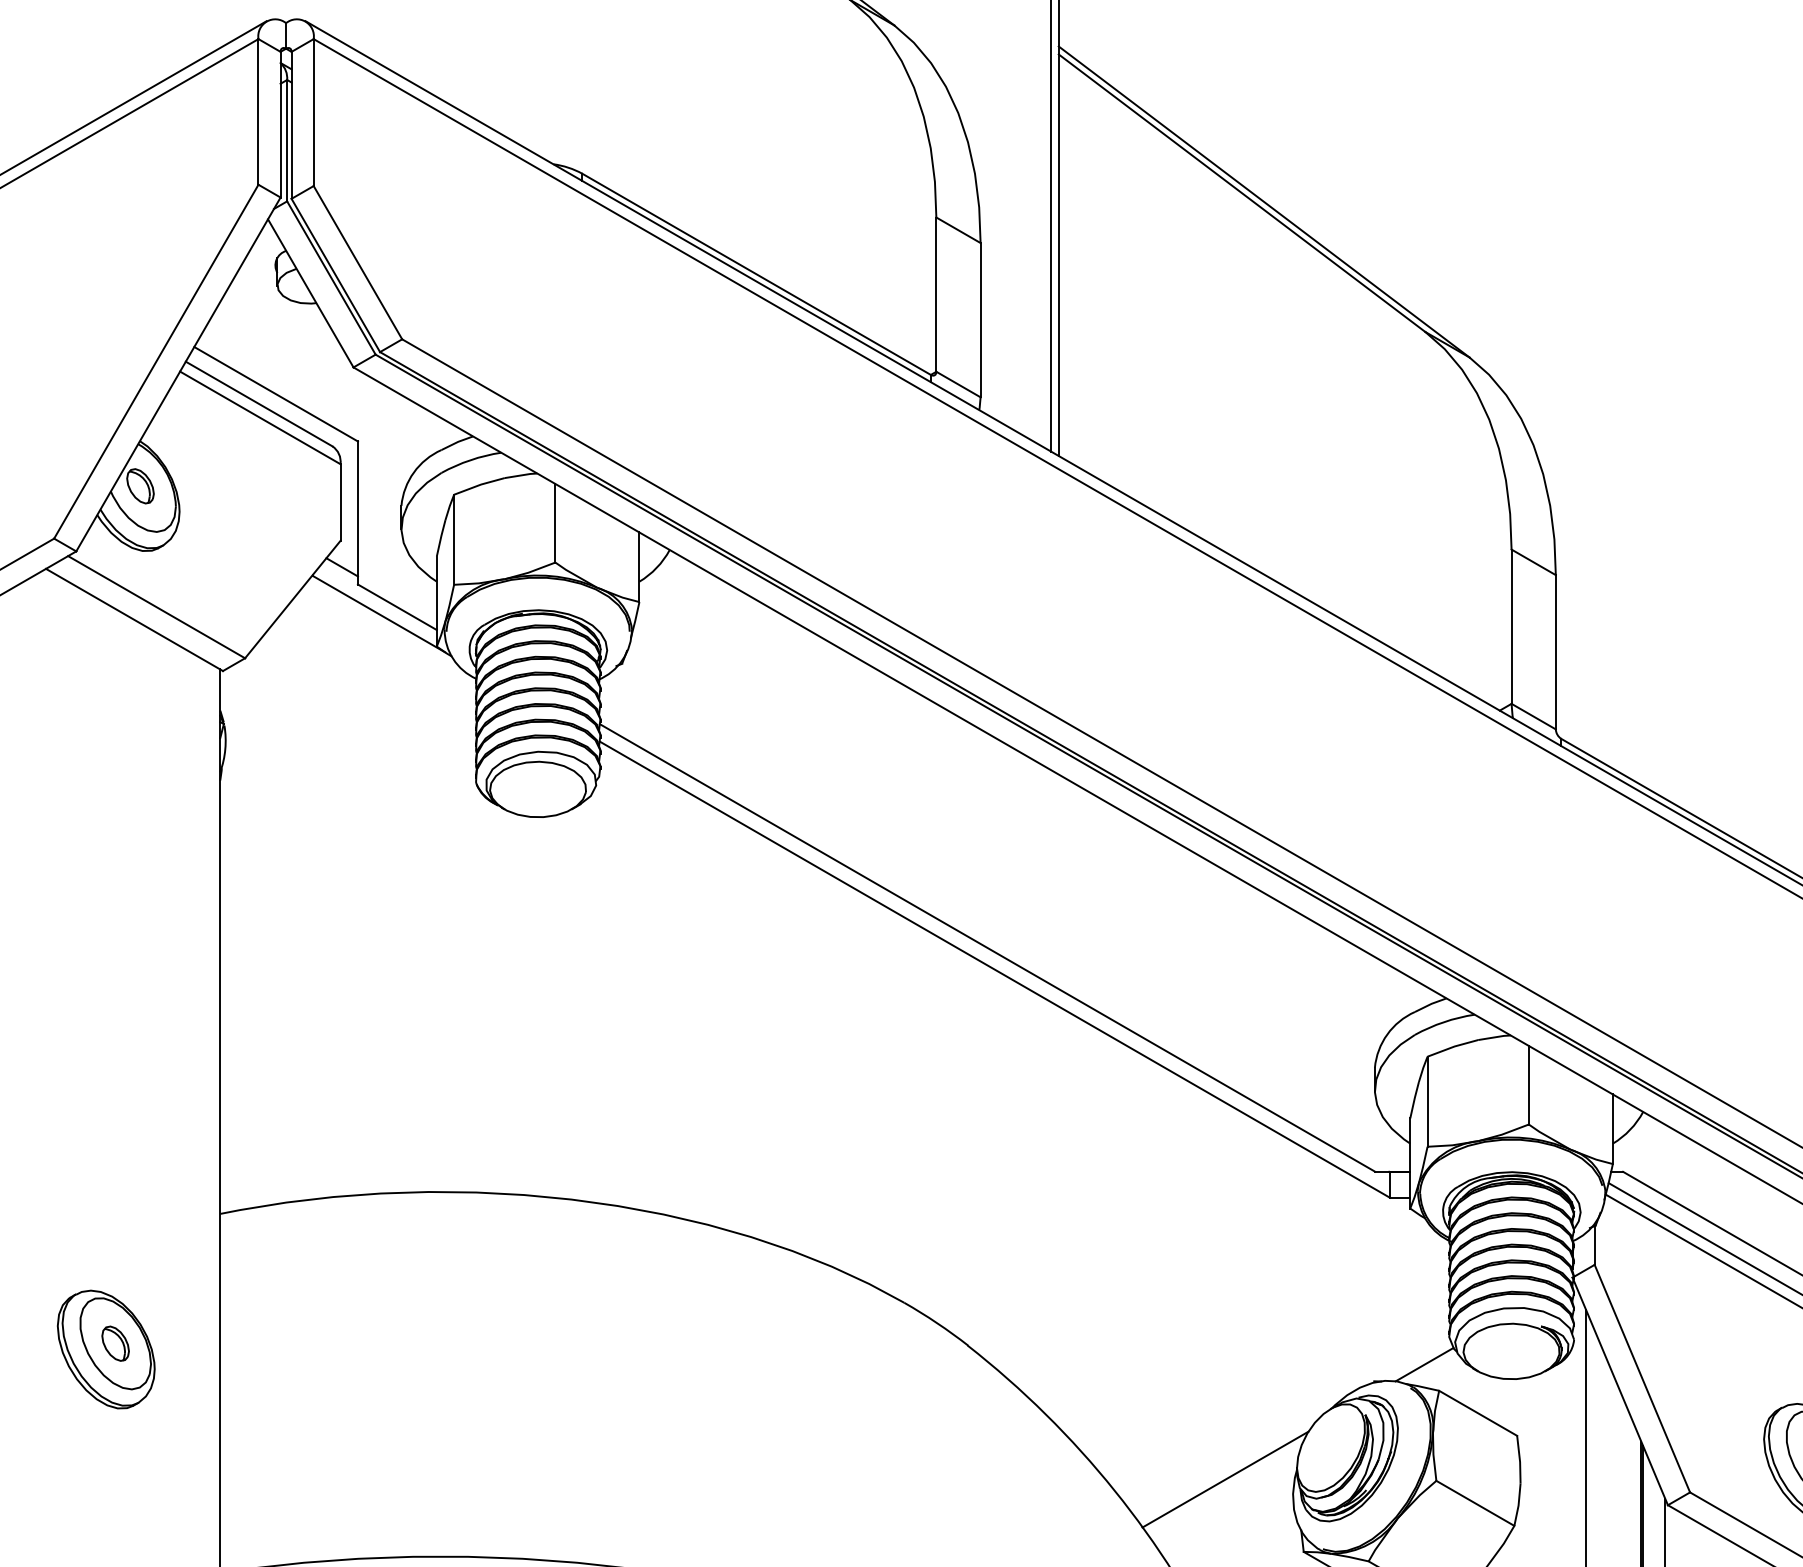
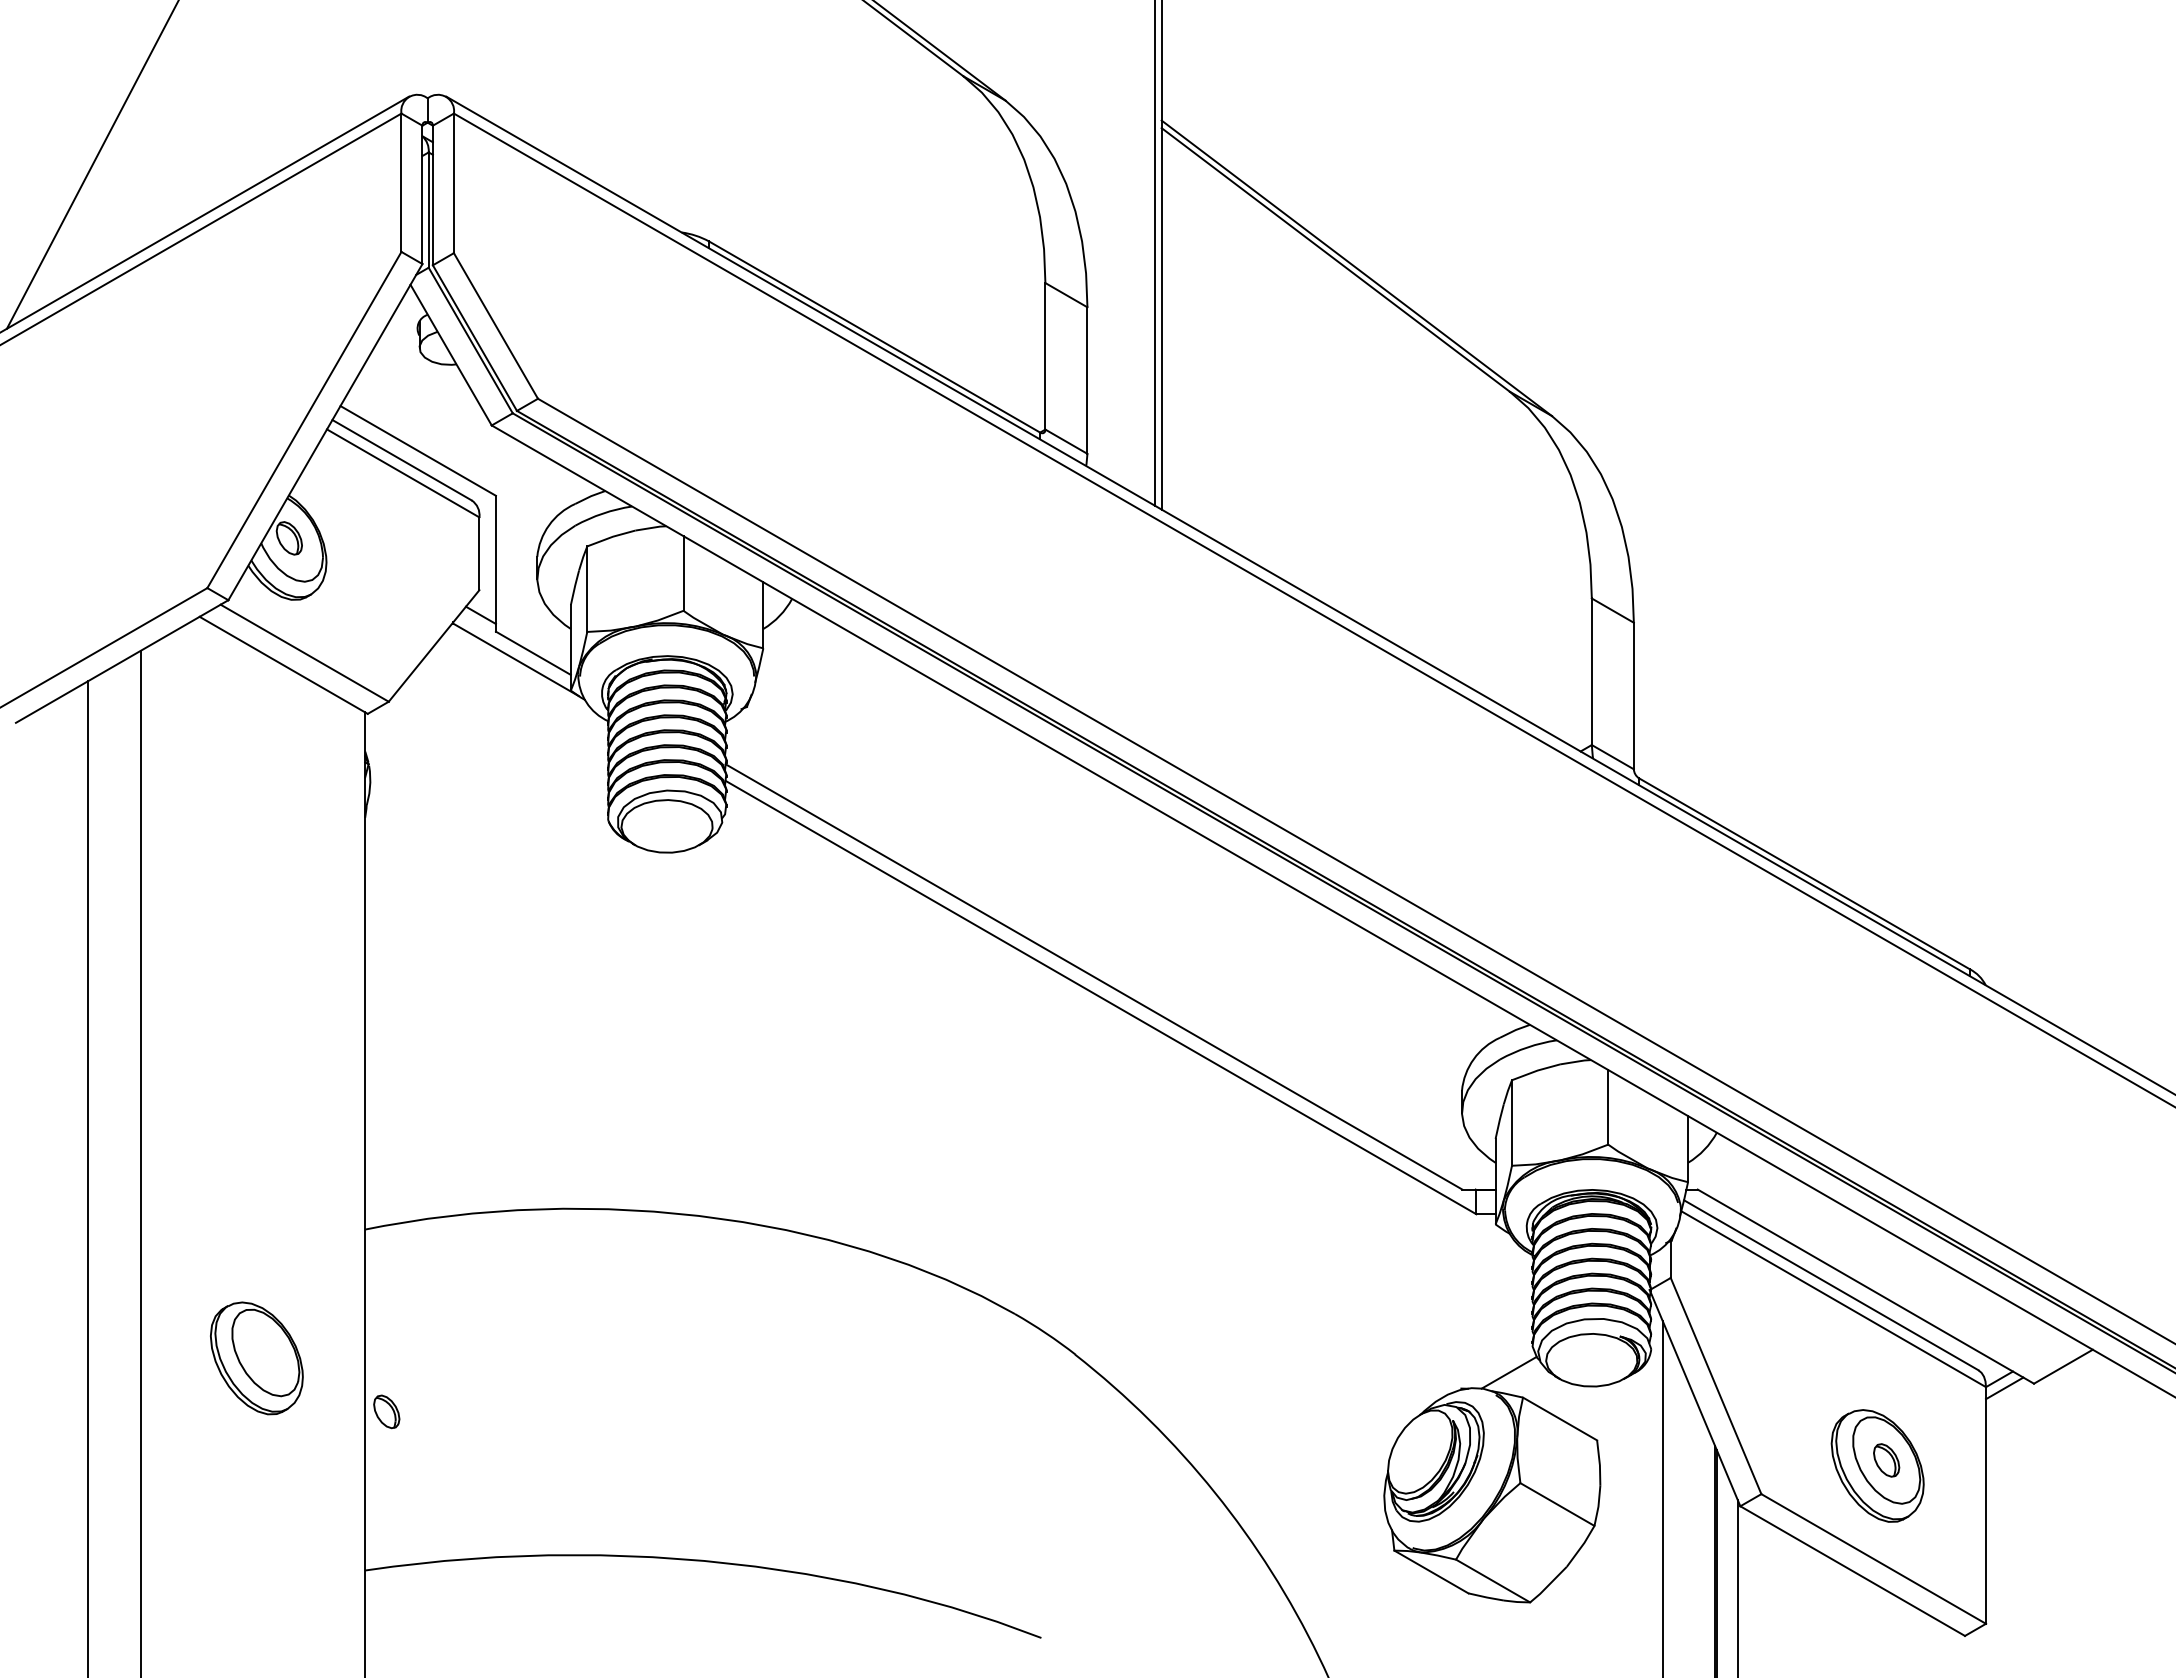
part: (115, 1343) -> (386, 1411), moved
line: (1224, 1479) -> (1319, 1481), removed

